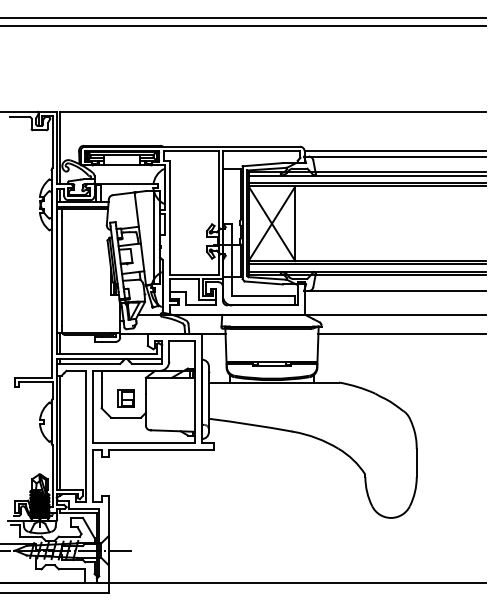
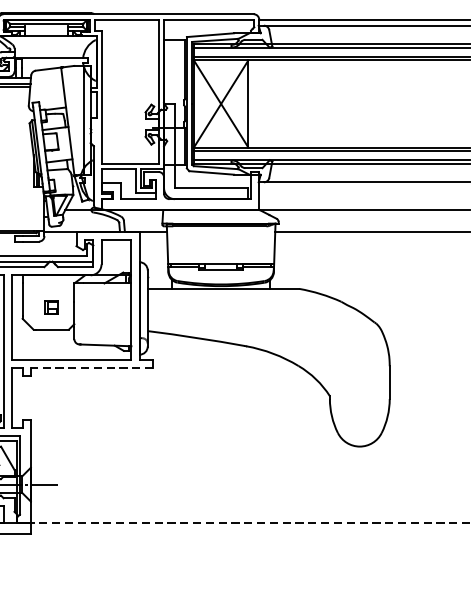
part: (125, 398) -> (50, 307), size x0.7
line: (161, 450) -> (92, 368), solid -> dashed
line: (290, 583) -> (242, 522), solid -> dashed

